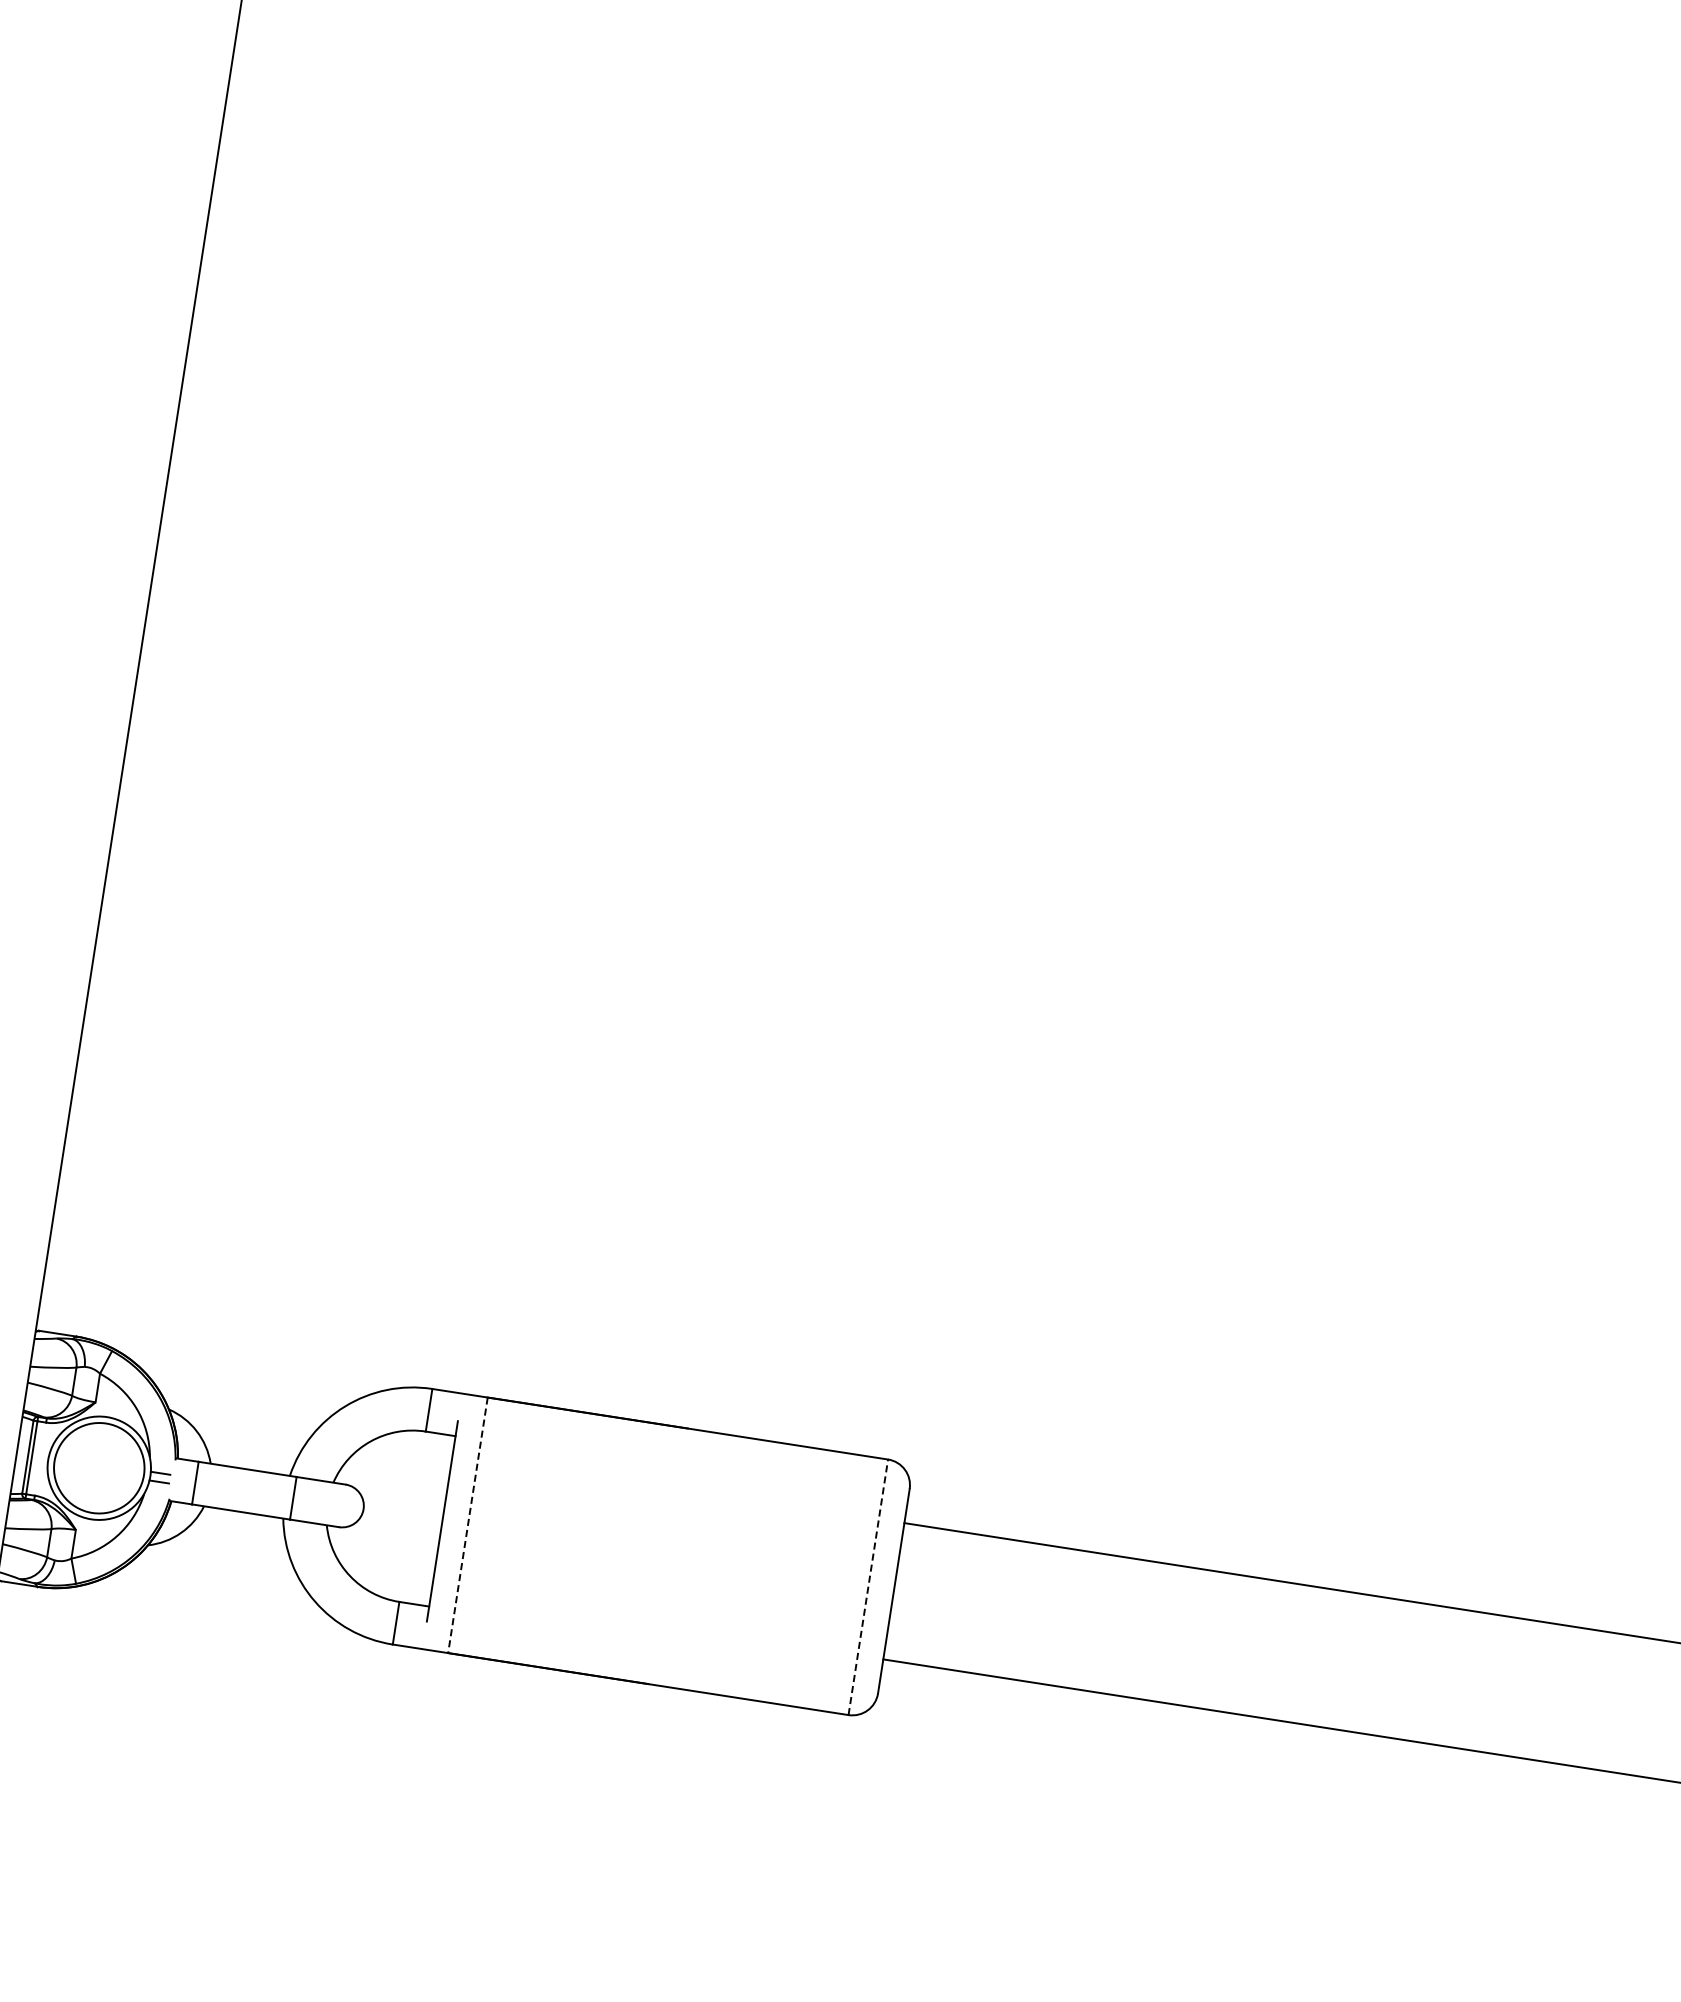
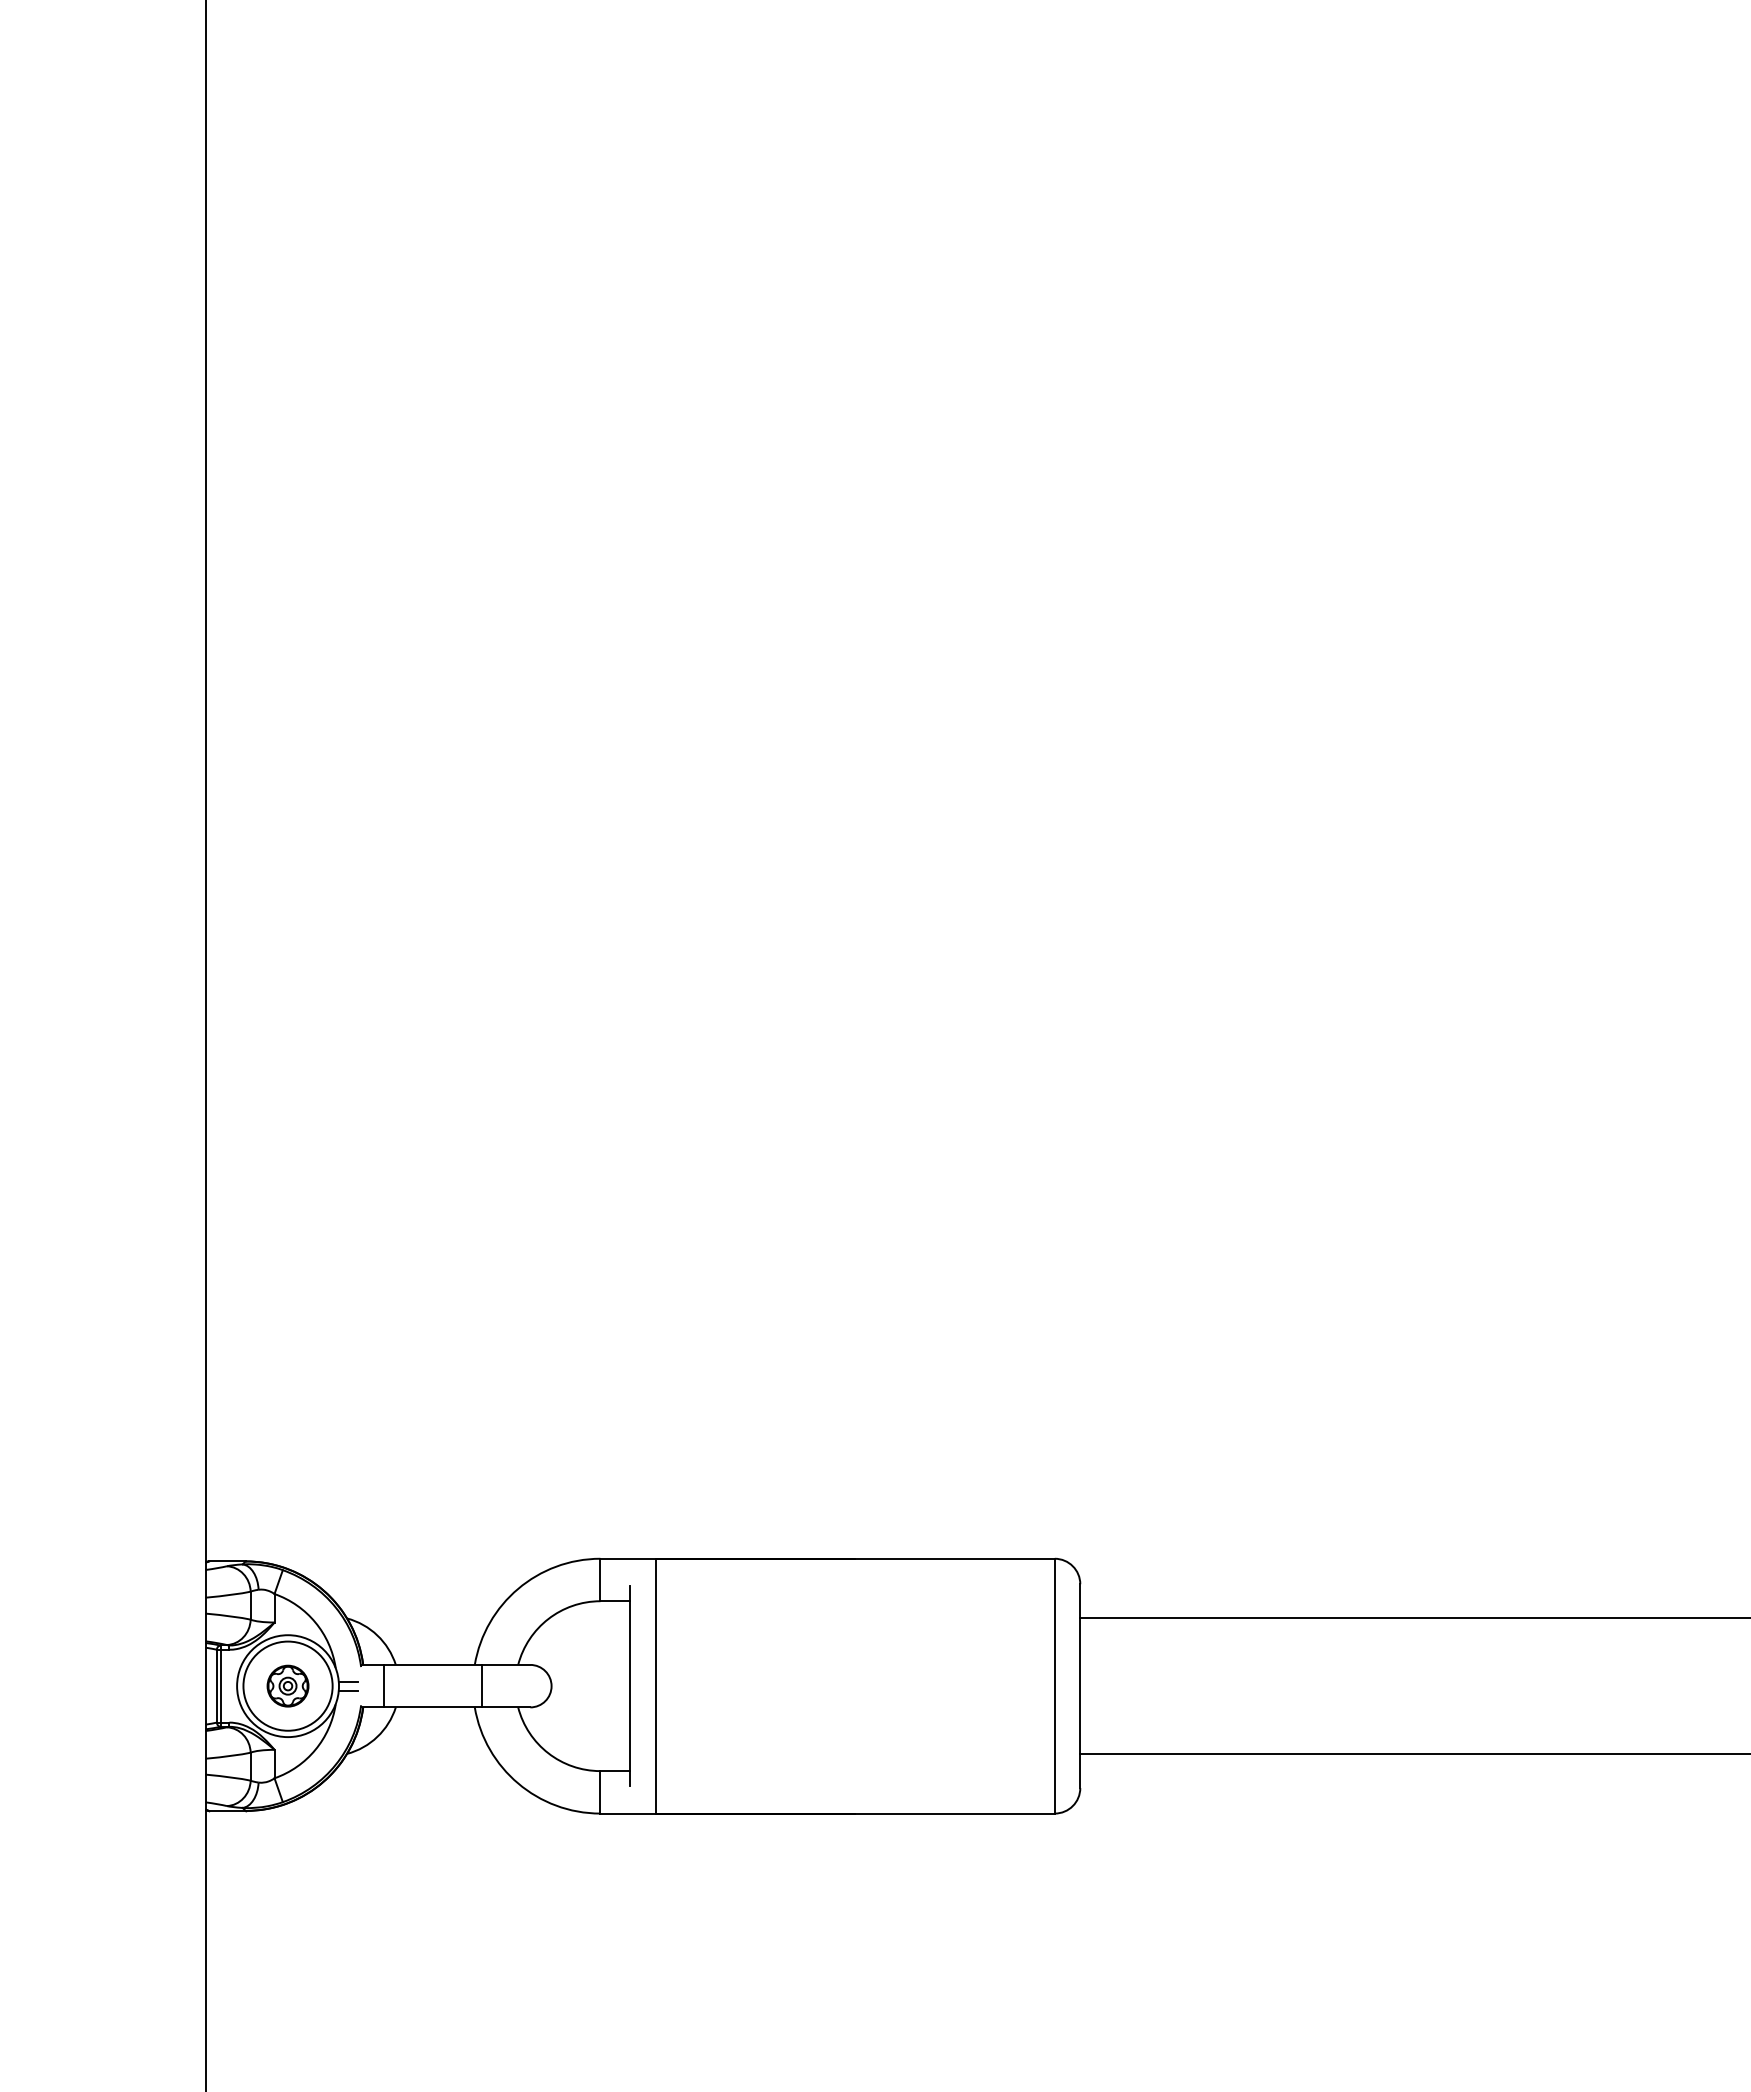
part: (98, 1467) -> (287, 1685), added
line: (467, 1525) -> (655, 1686), dashed -> solid
line: (868, 1586) -> (1054, 1685), dashed -> solid

